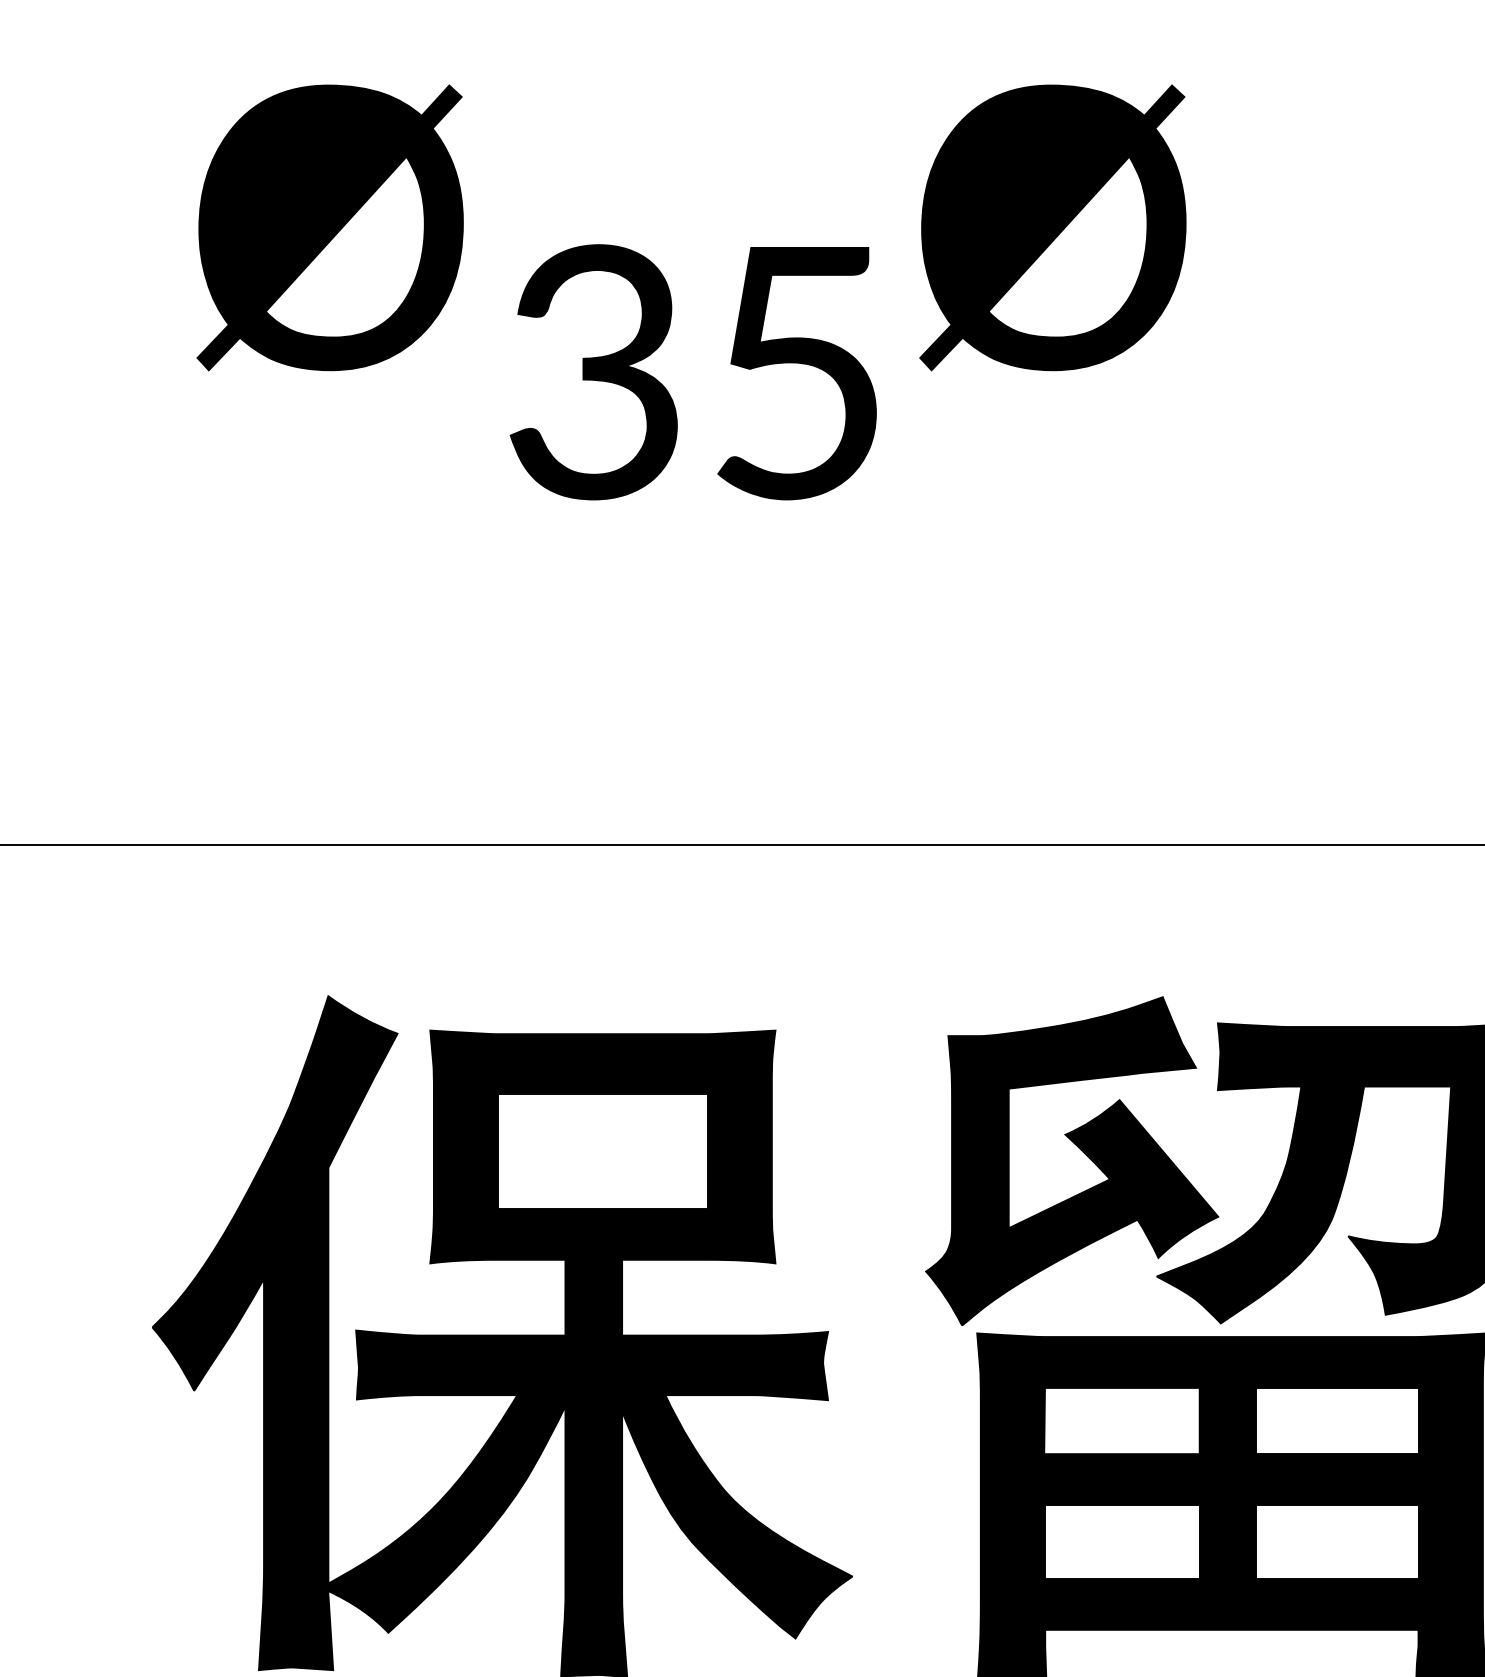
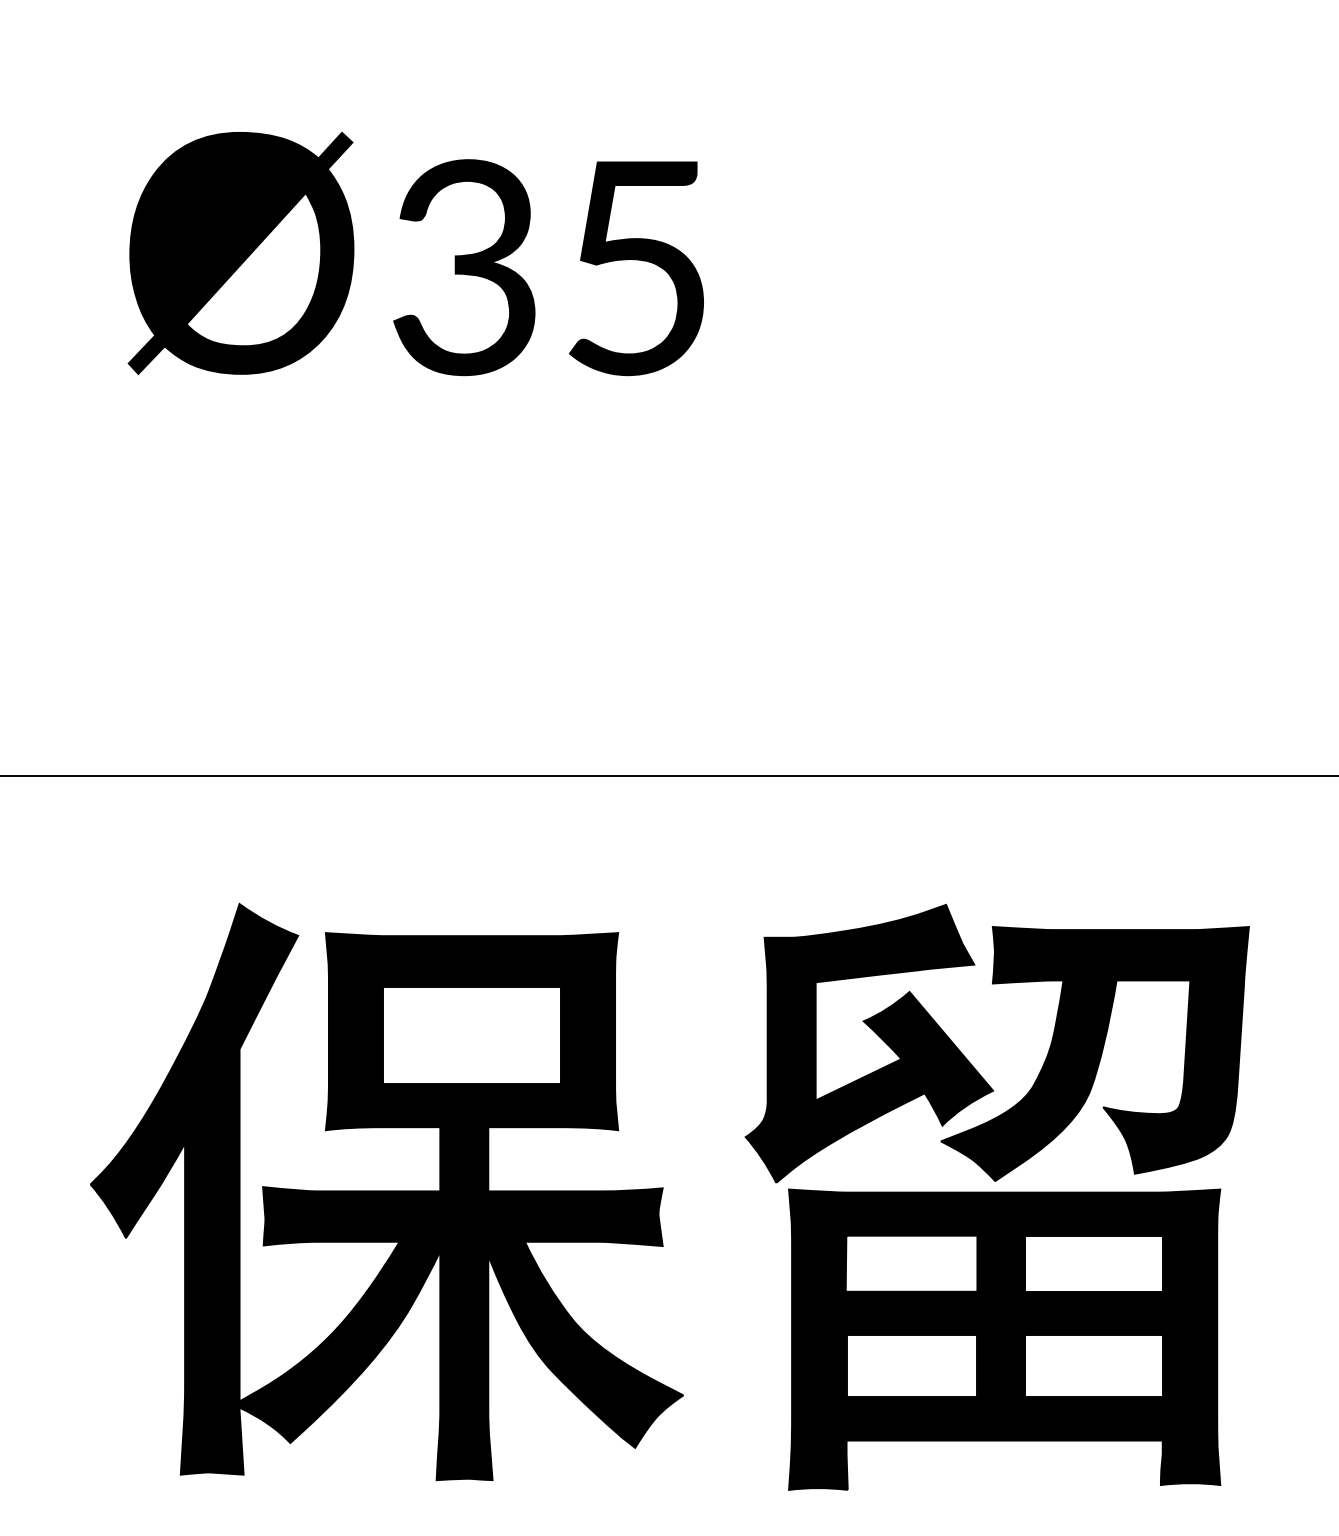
part: (1052, 226) -> (852, 252), removed
text: (693, 372) -> (548, 267), moved

